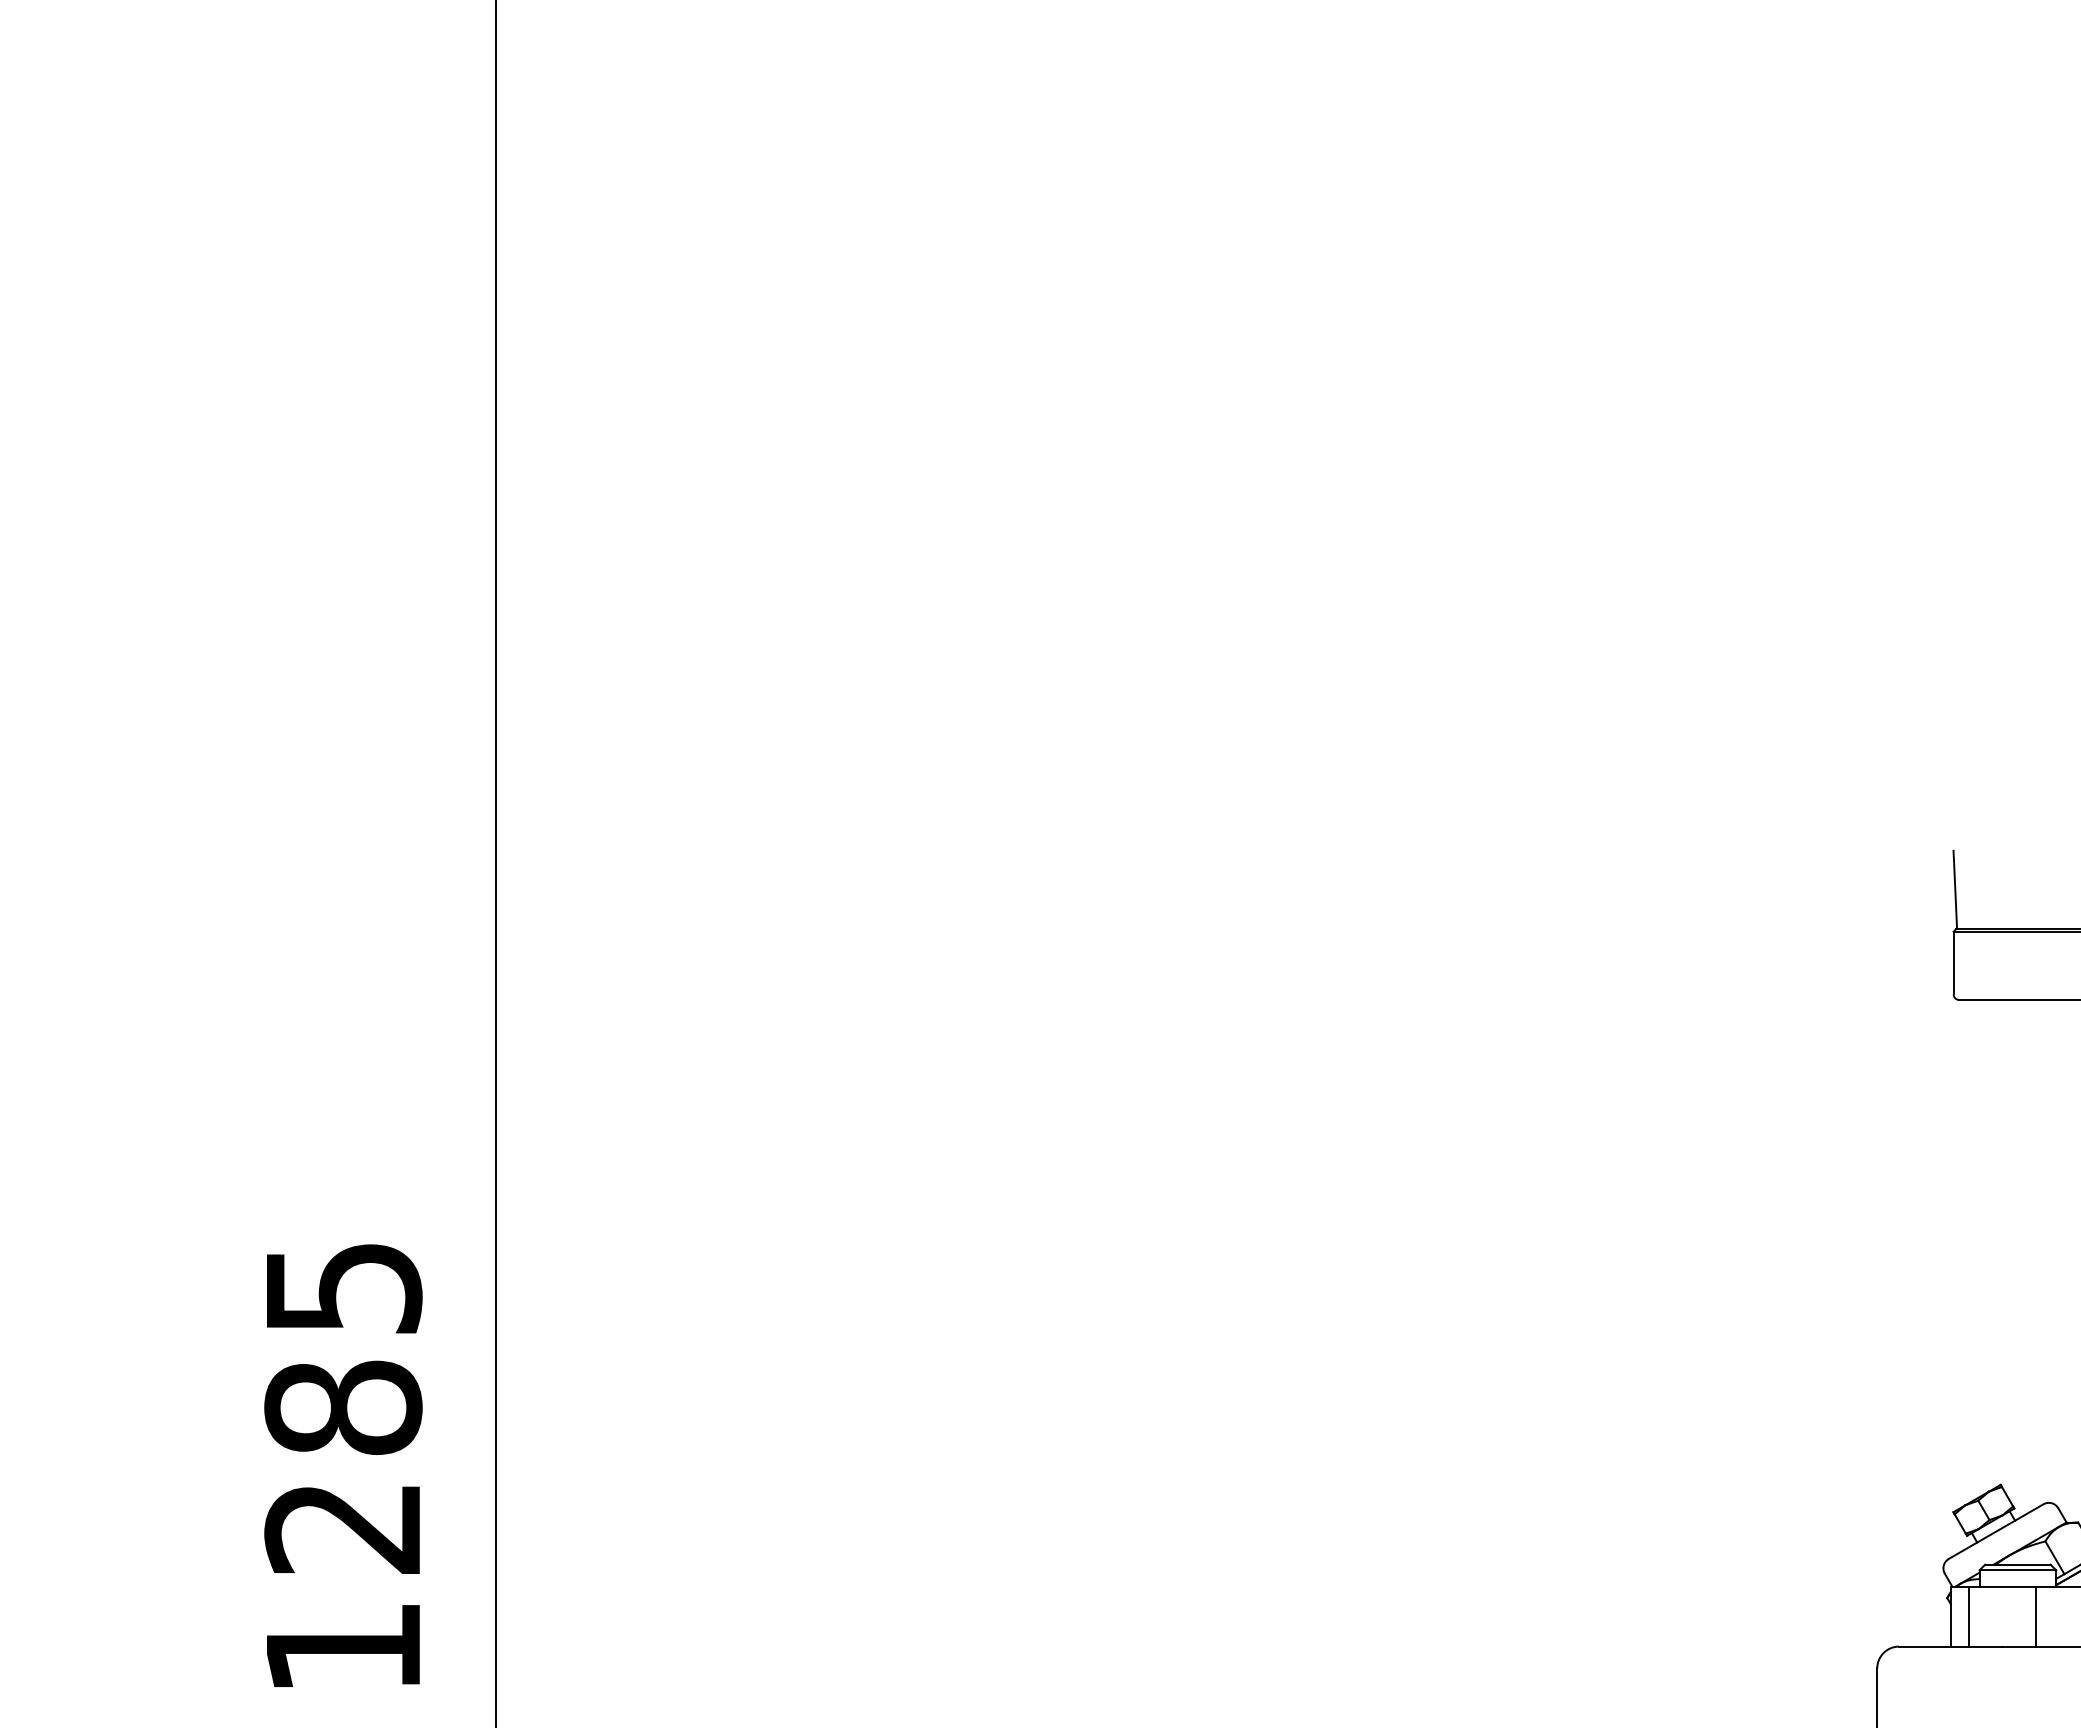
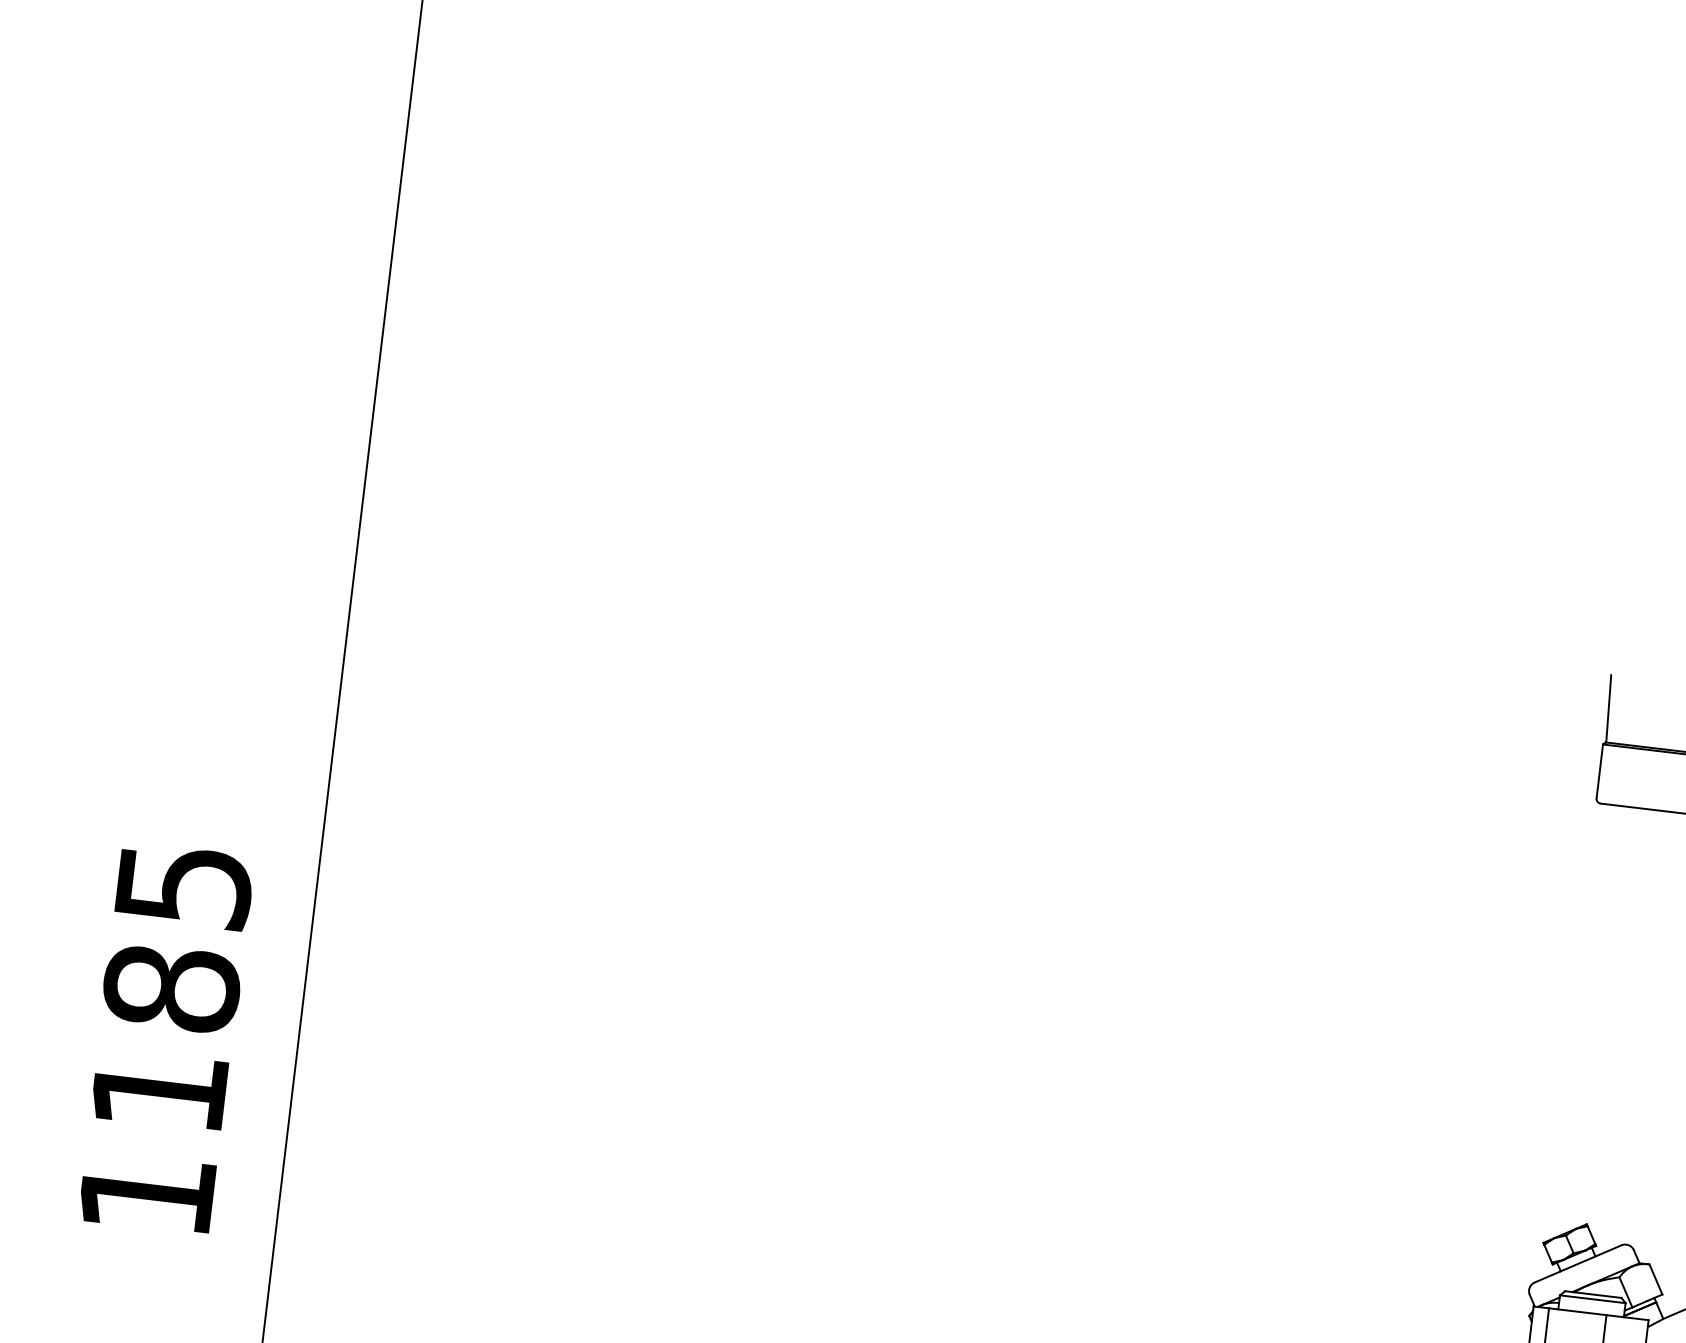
text: (341, 1529) -> (157, 1092), 1285 -> 1185

